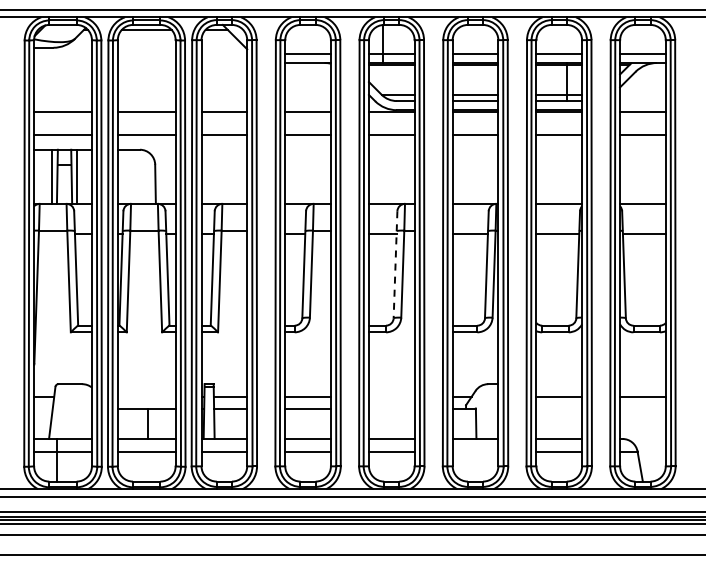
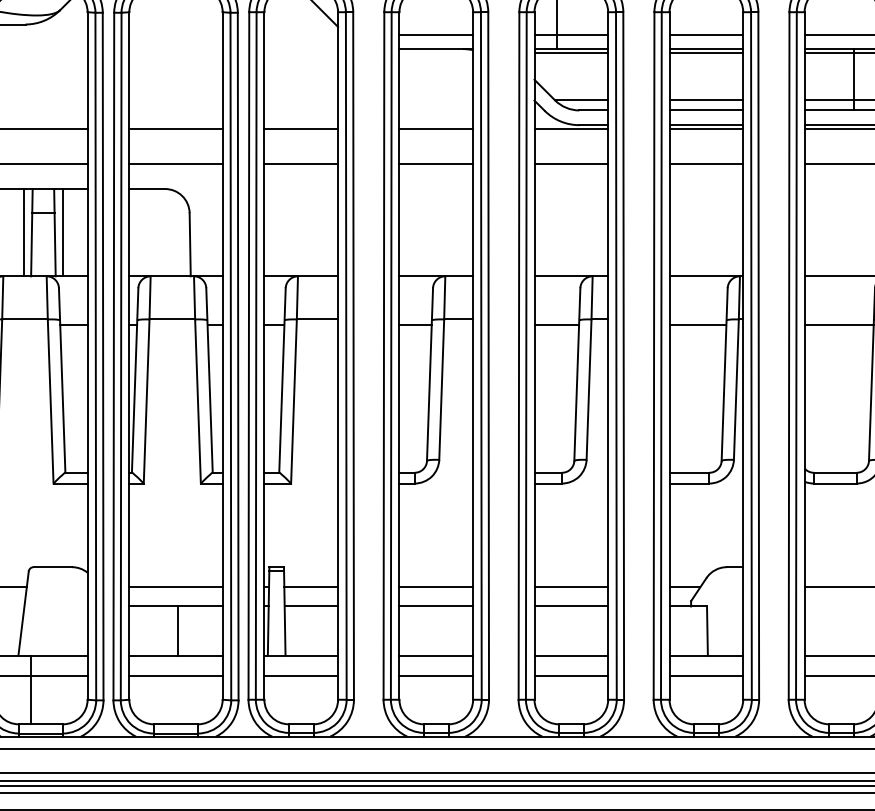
line: (395, 264) -> (577, 374), dashed -> solid
line: (146, 396) -> (175, 587), added
line: (391, 396) -> (570, 587), added
line: (391, 408) -> (570, 606), added
line: (475, 451) -> (706, 675), added

